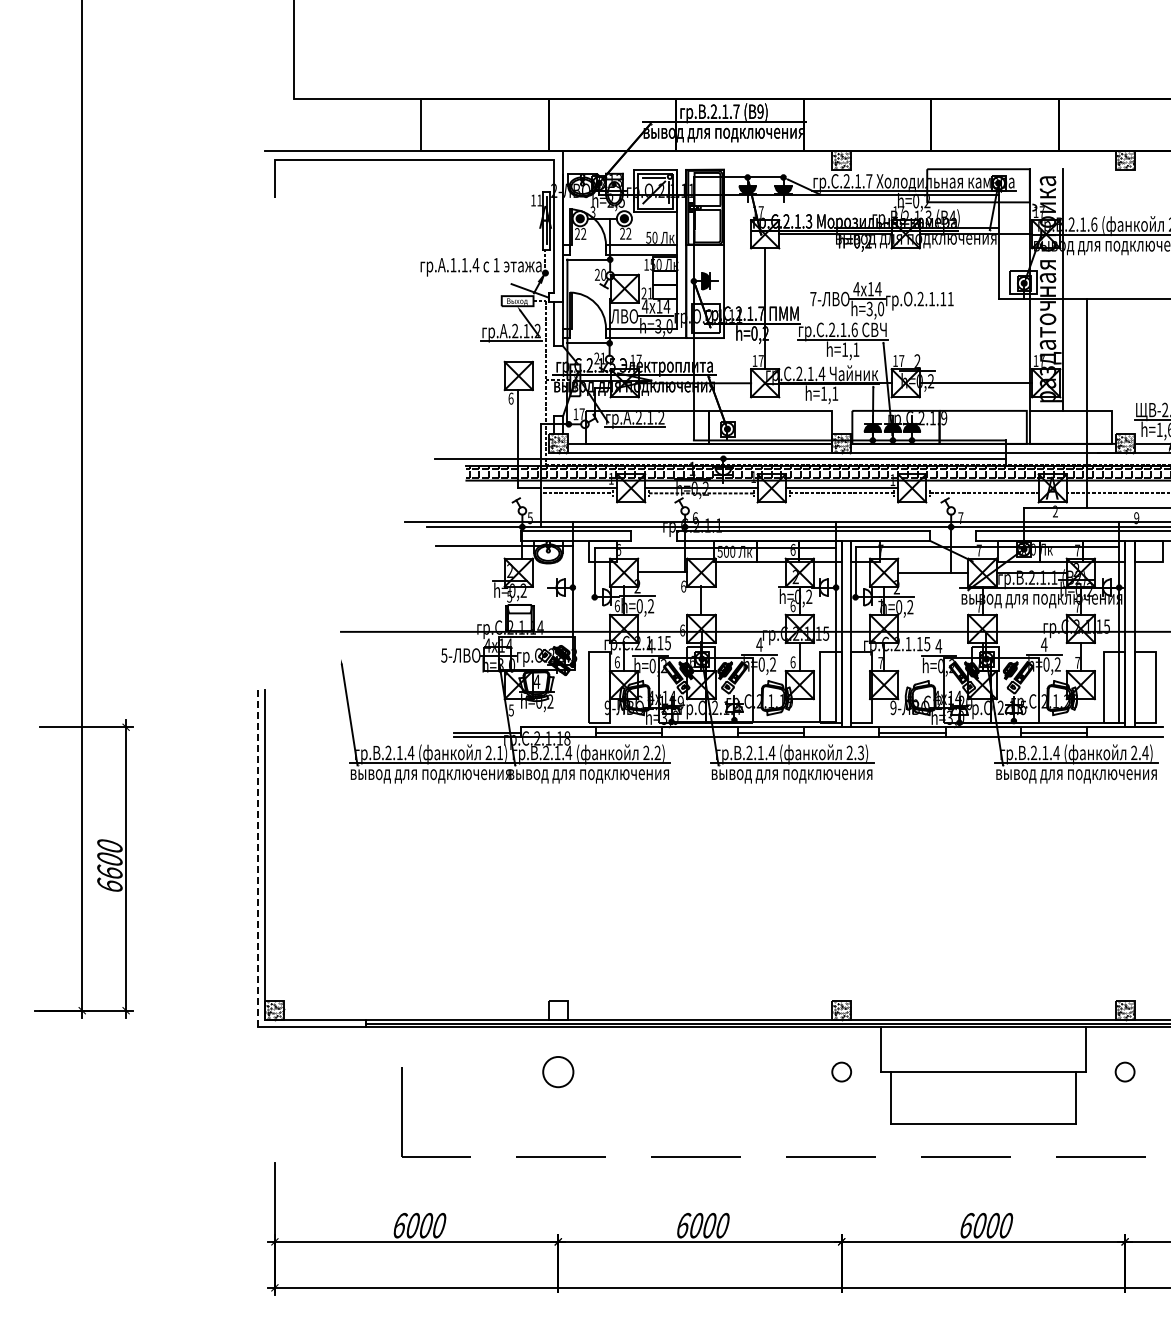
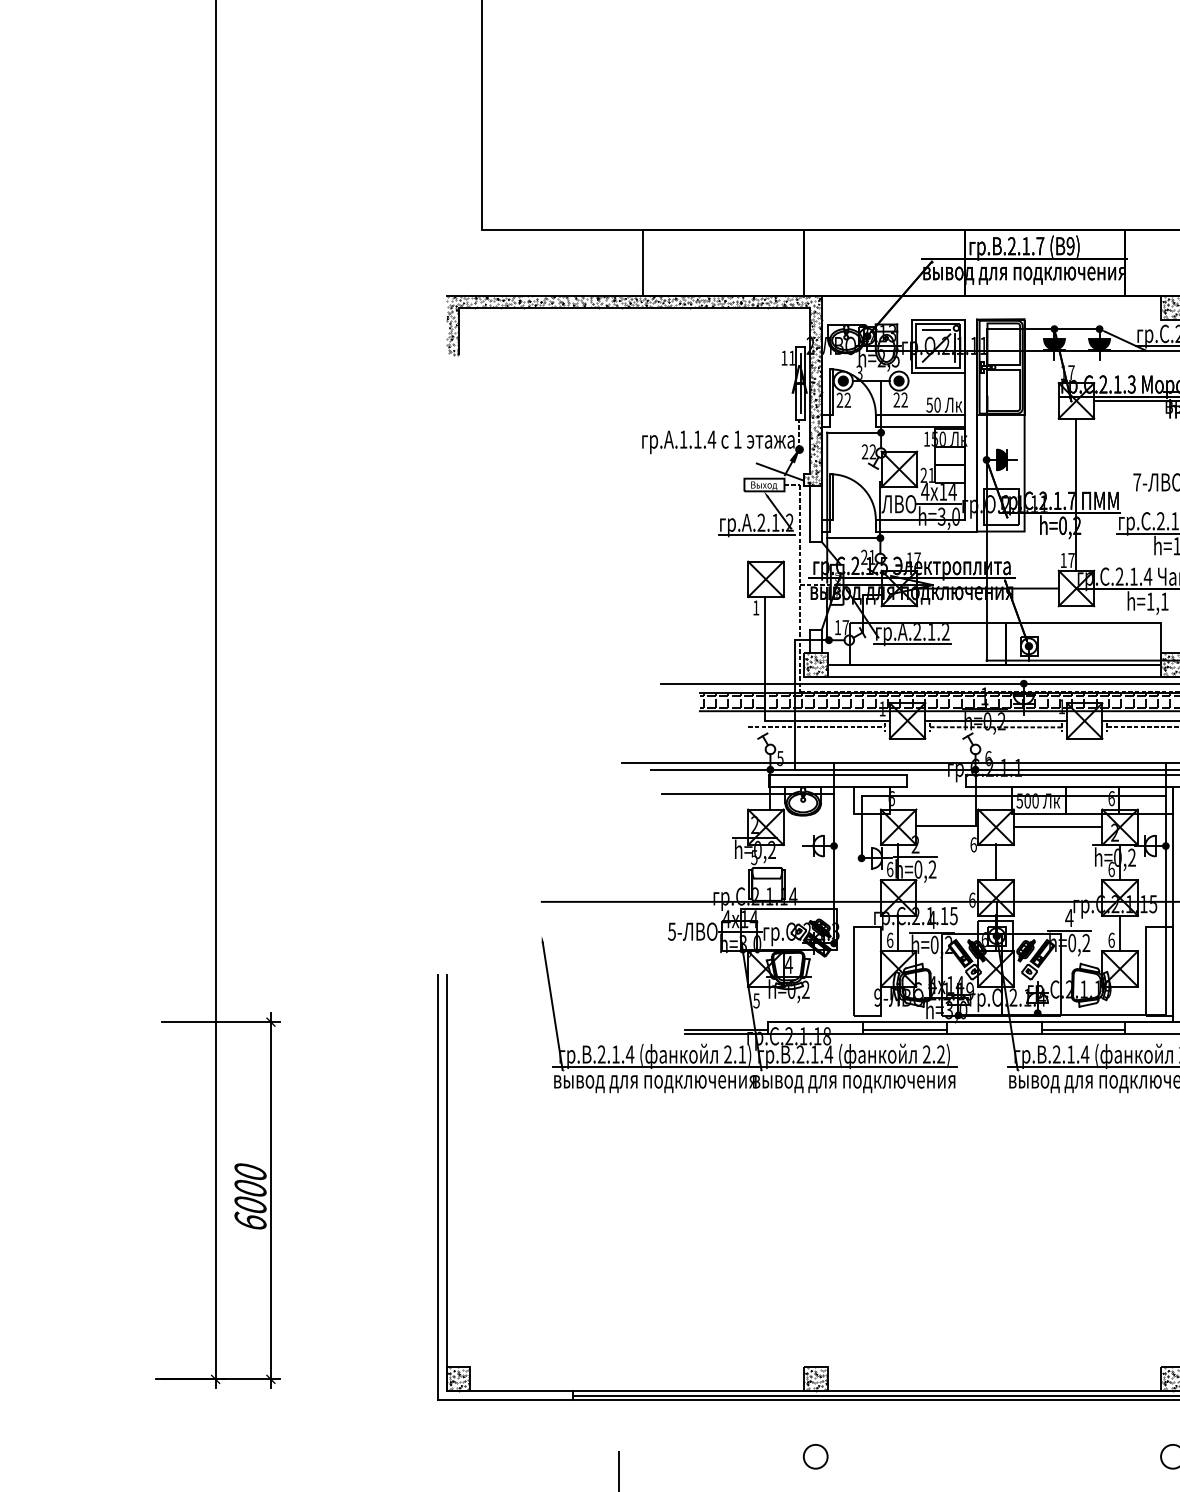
hatch: (414, 226) -> (634, 390), added
text: (603, 274) -> (872, 451), 20 -> 22
text: (510, 398) -> (755, 607), 6 -> 1
line: (521, 493) -> (769, 727), added
line: (750, 572) -> (1057, 827), added
line: (258, 858) -> (437, 1187), dashed -> solid
text: (109, 871) -> (249, 1203), 6600 -> 6000
hatch: (558, 1010) -> (815, 1379), added
circle: (557, 1071) -> (814, 1456), size x0.62

